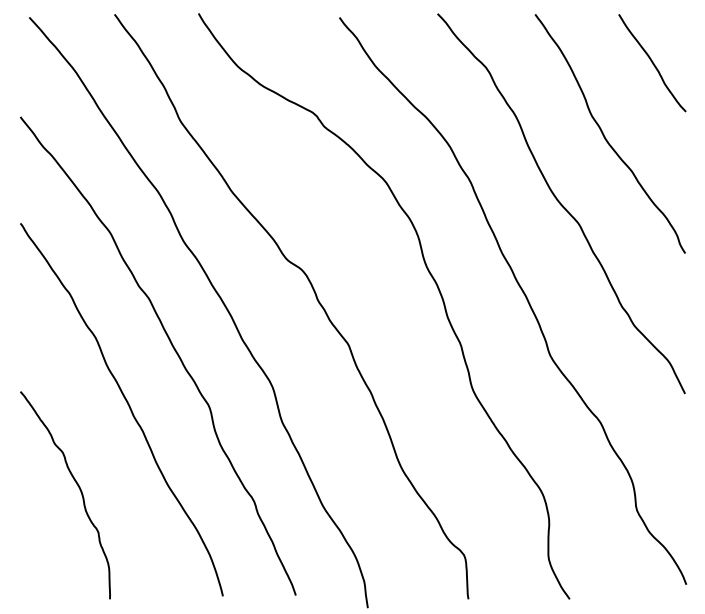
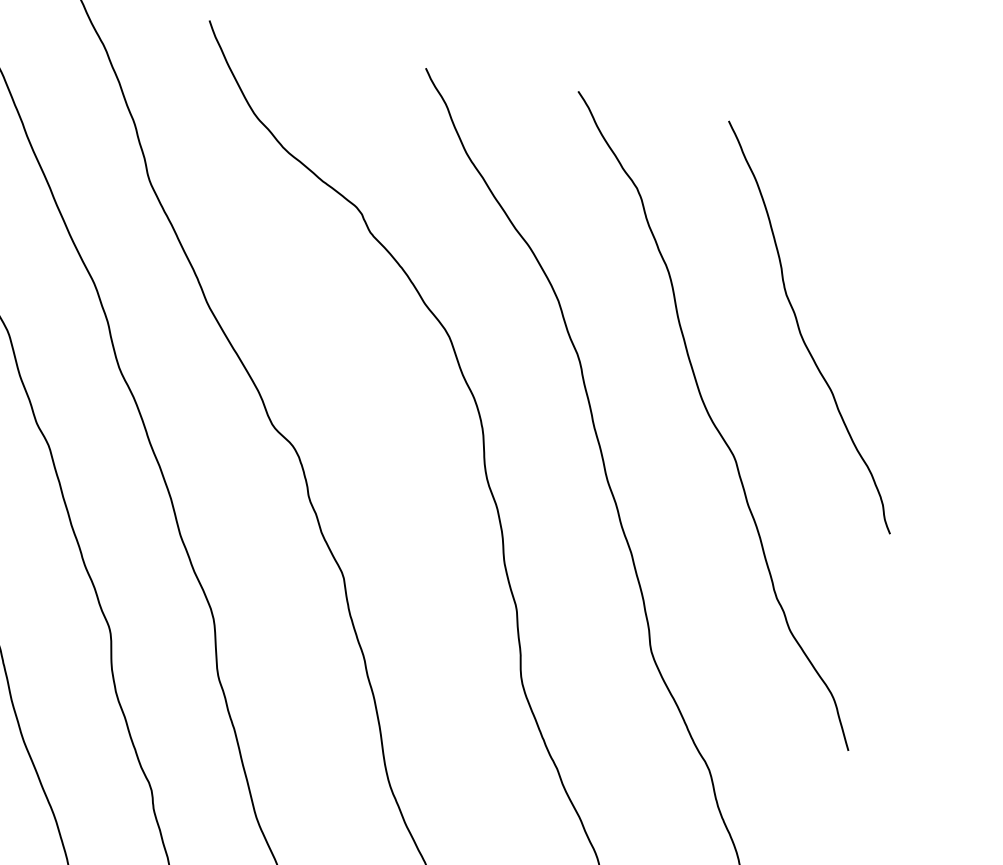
curve: (652, 63) -> (895, 231), removed

